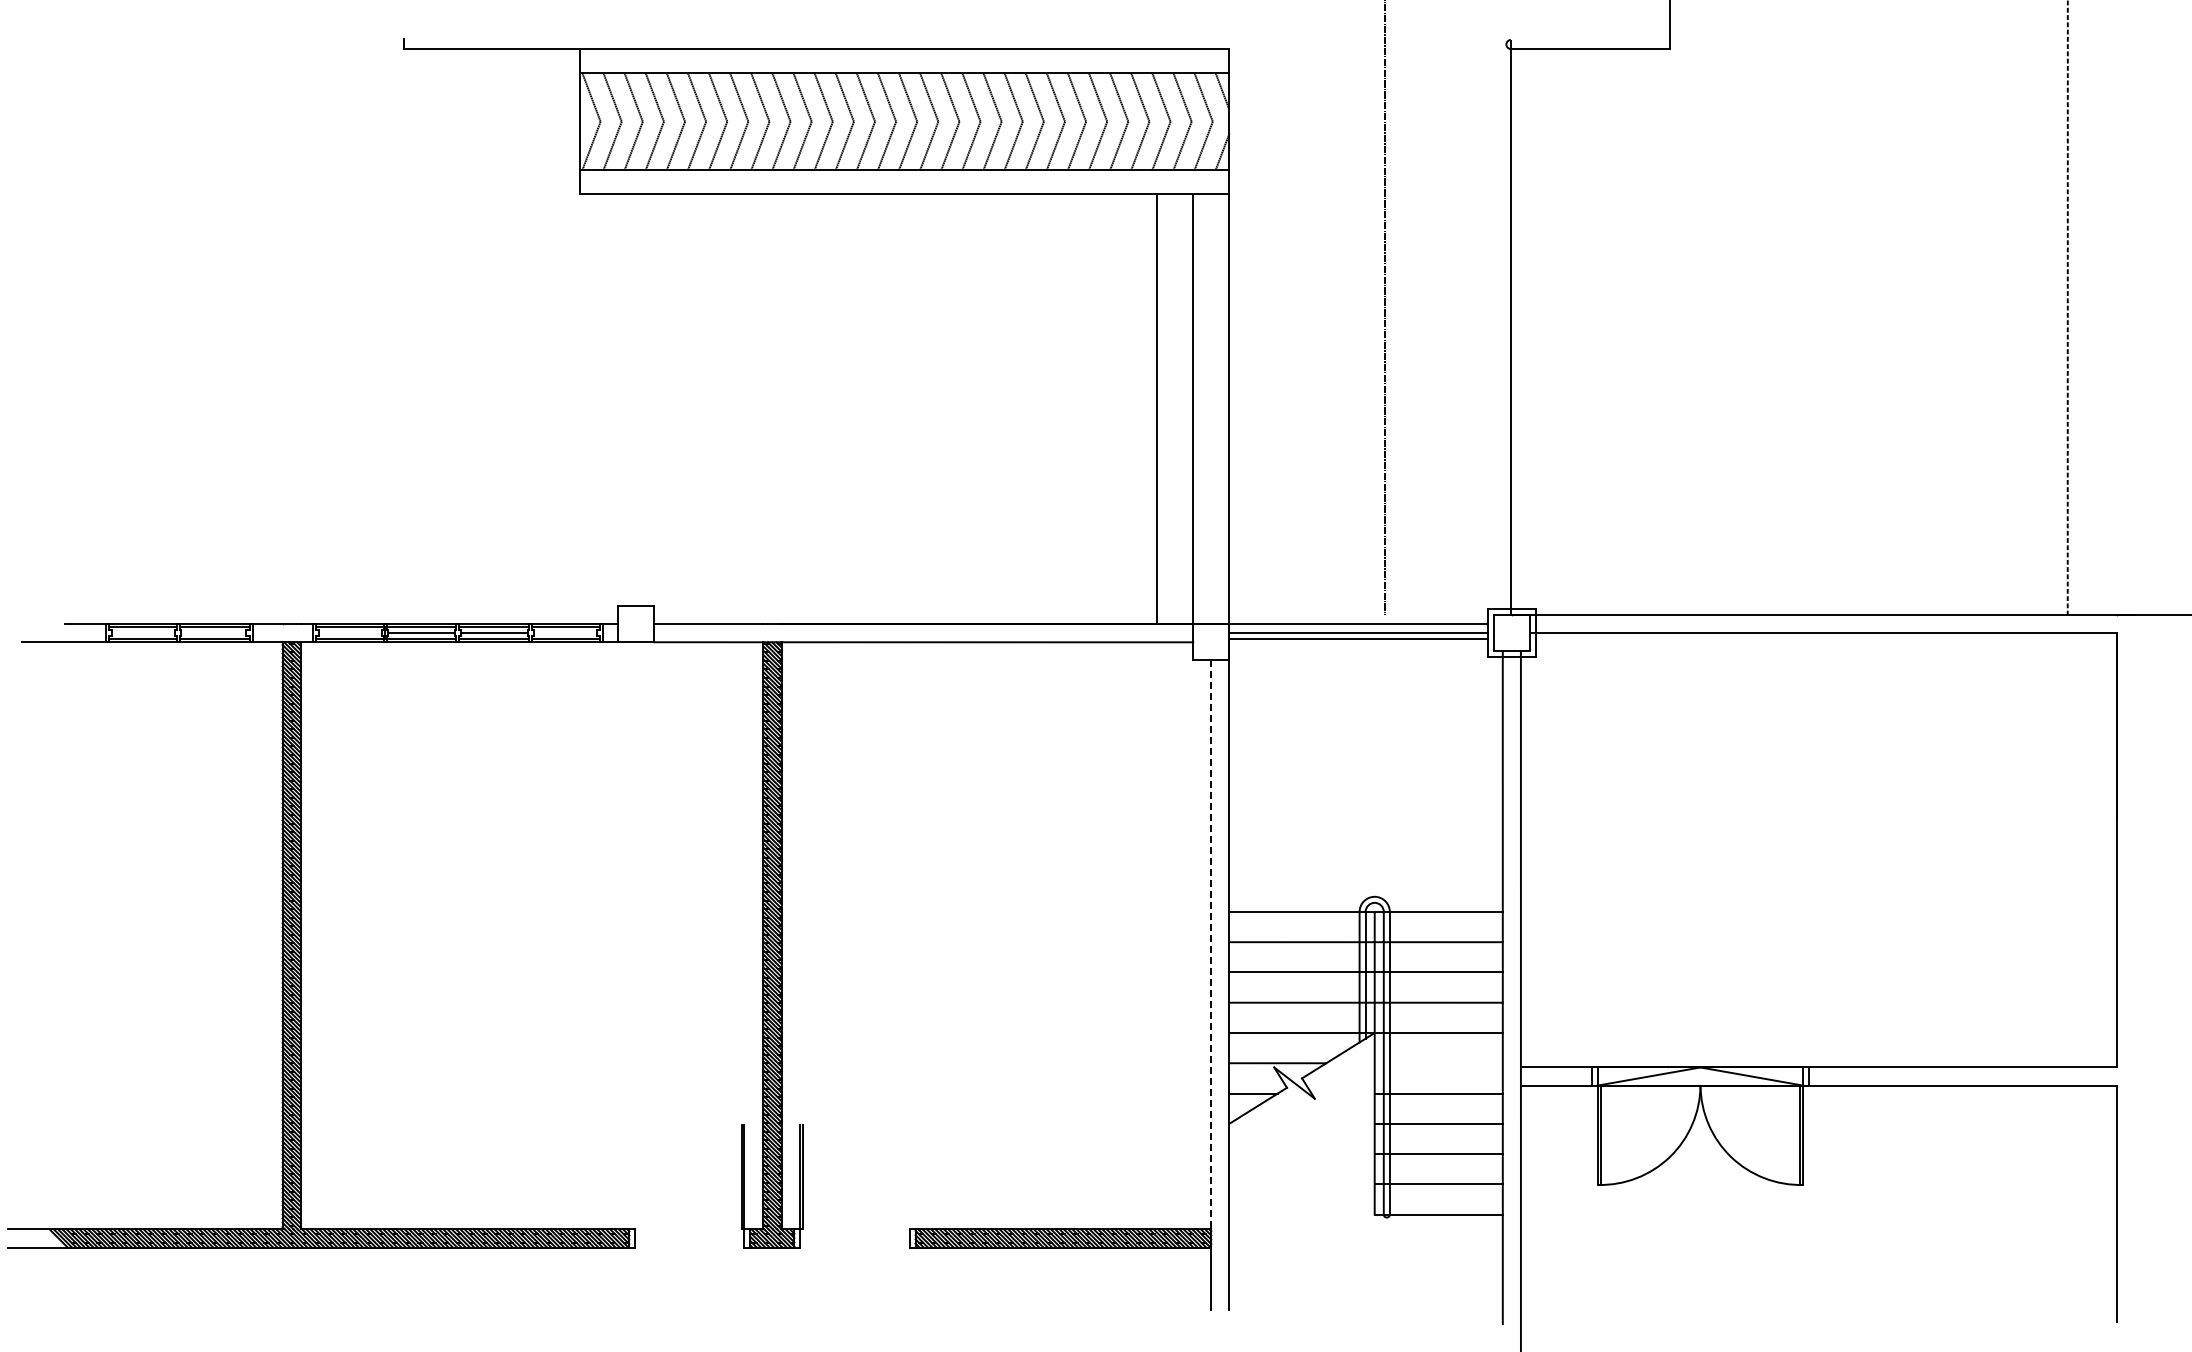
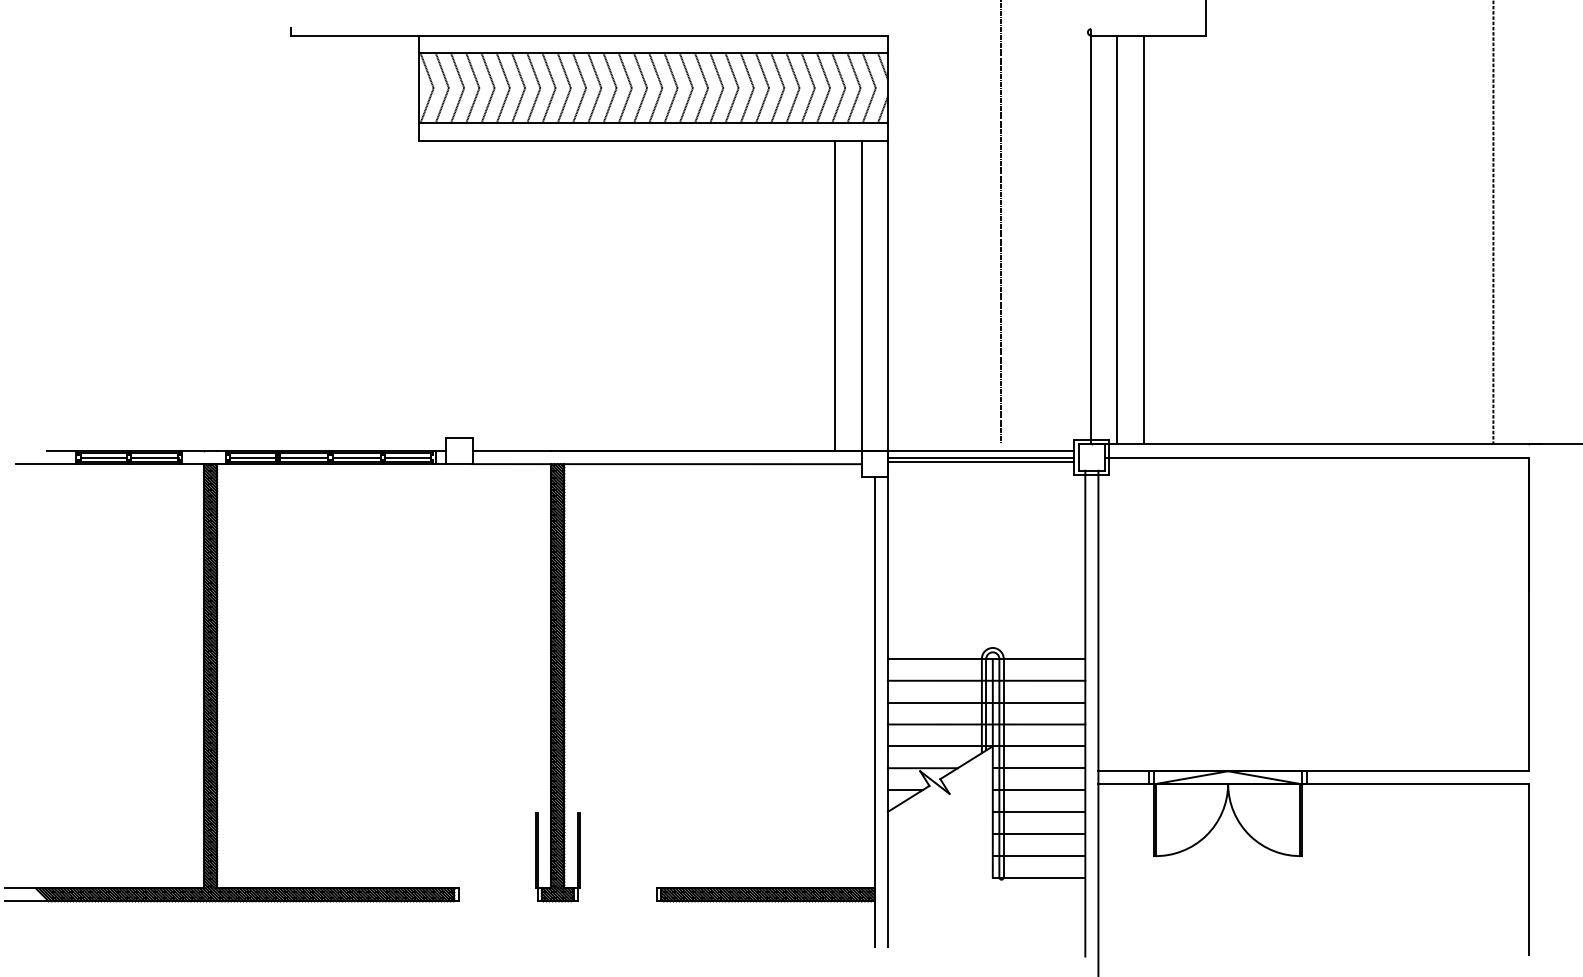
line: (1547, 332) -> (1117, 240), added
line: (1583, 332) -> (1143, 240), added
line: (143, 633) -> (103, 457), added
line: (214, 633) -> (154, 457), added
line: (350, 633) -> (253, 457), added
line: (565, 633) -> (408, 457), added
line: (1211, 945) -> (874, 683), dashed -> solid
line: (1438, 1063) -> (1038, 768), added

